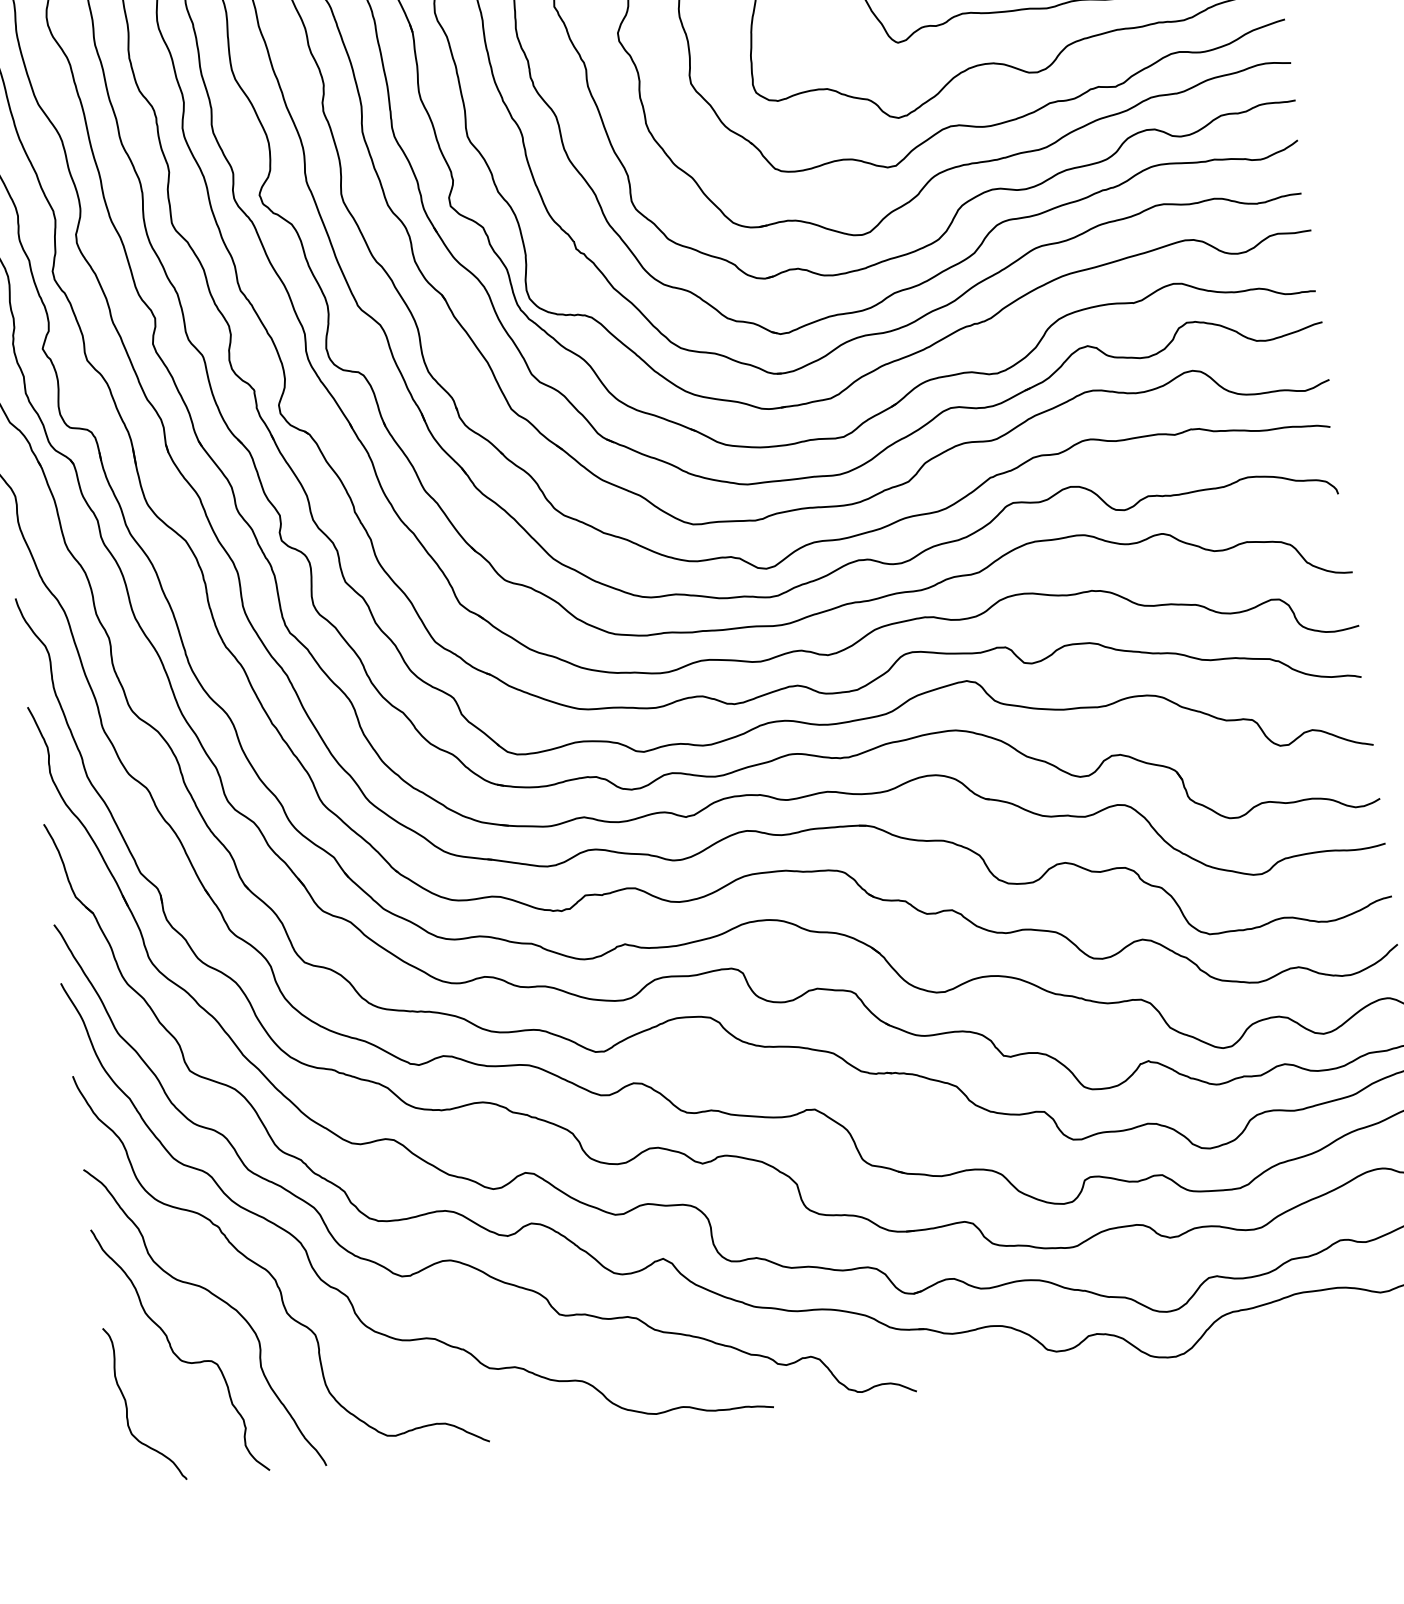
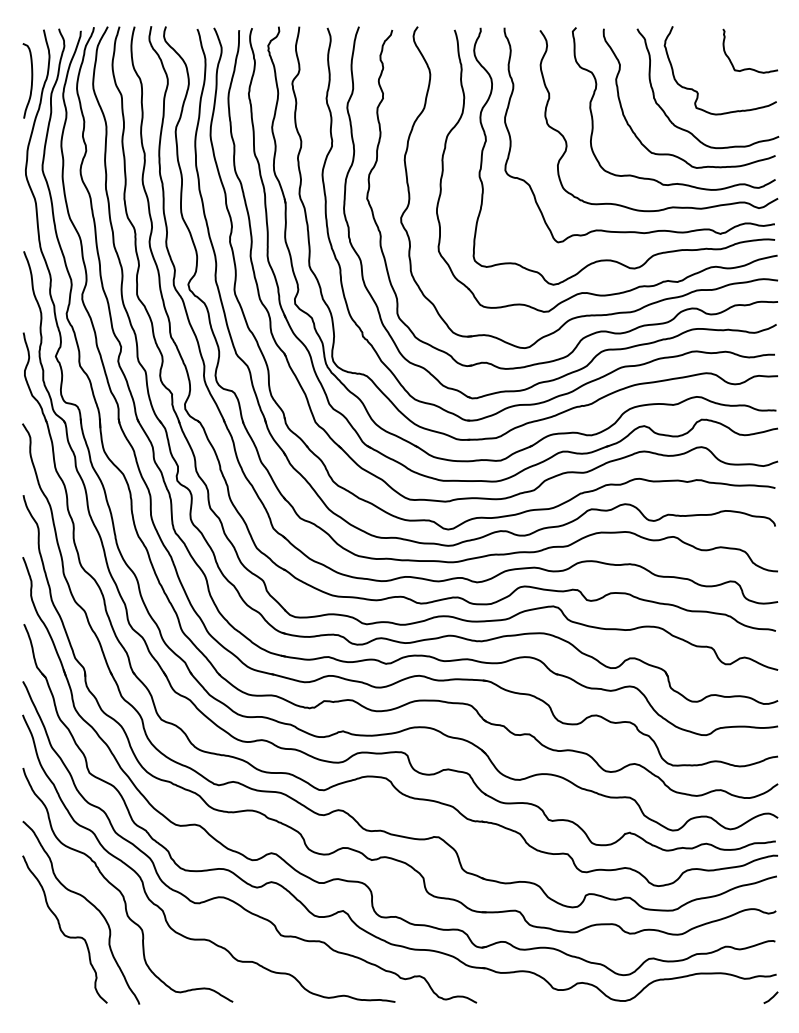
curve: (127, 1406) -> (31, 957), removed

